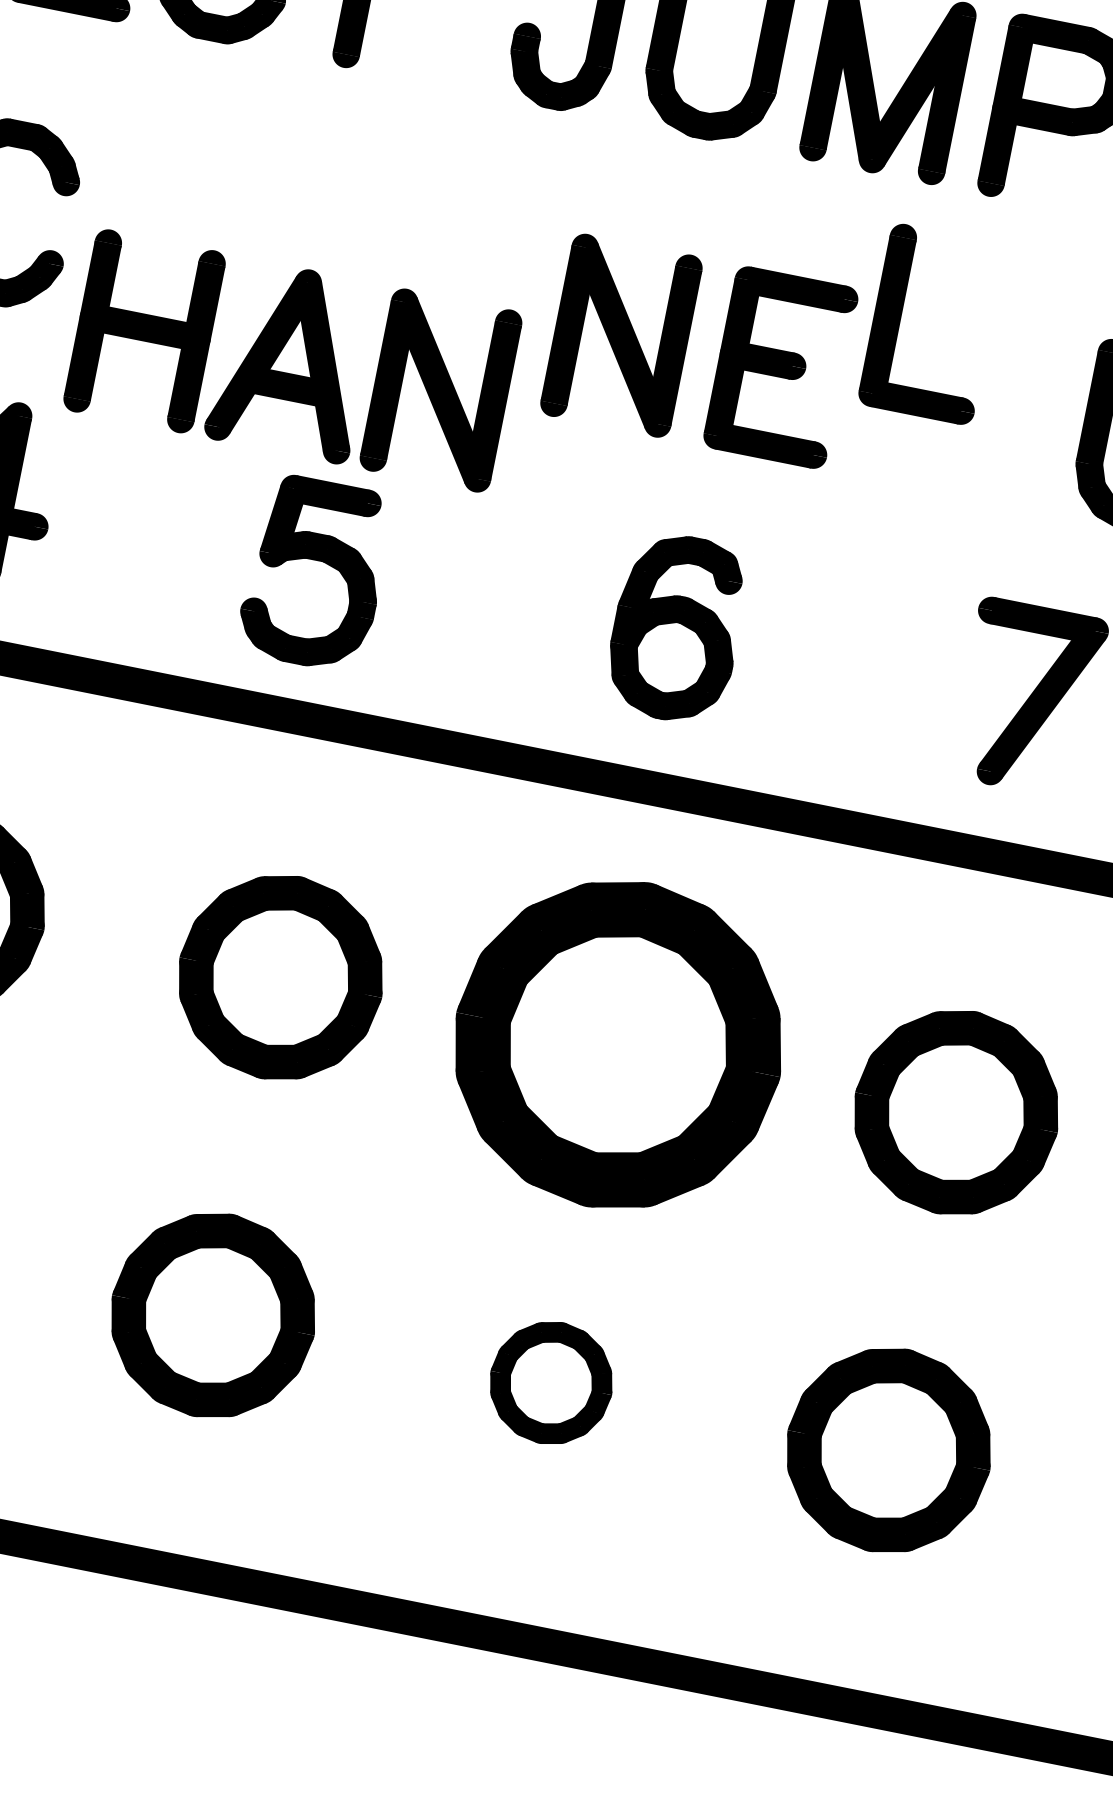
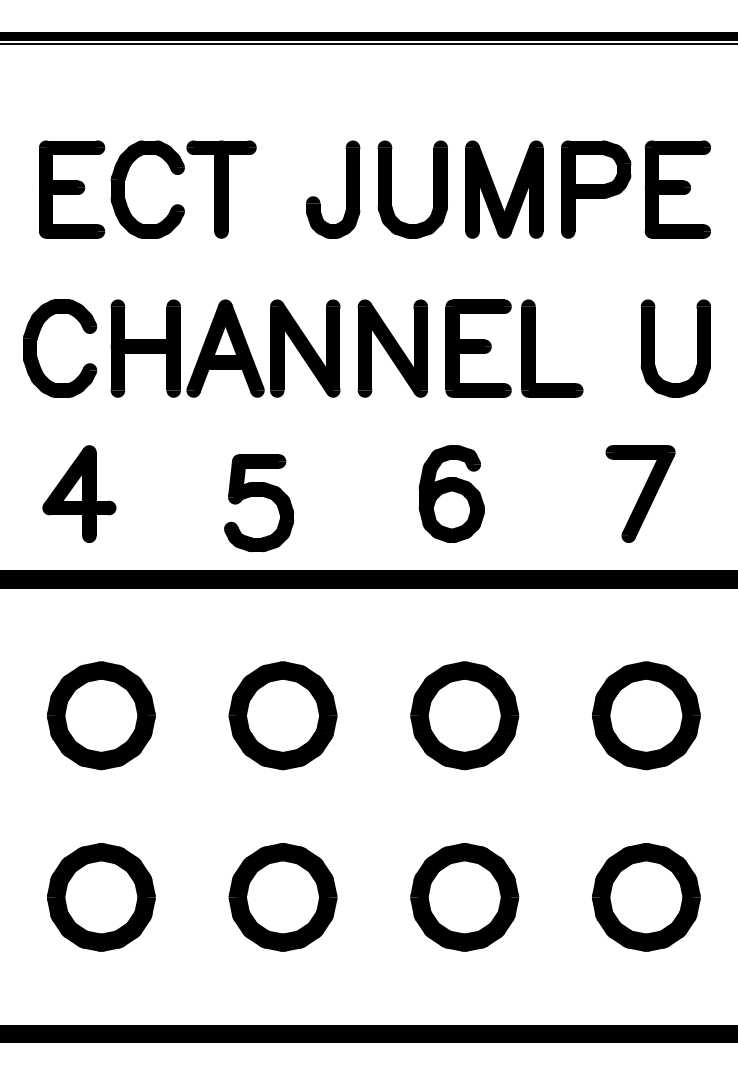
part: (900, 317) -> (535, 348), moved
part: (292, 360) -> (225, 348), moved
part: (618, 1044) -> (464, 715), size x0.62
part: (550, 1382) -> (464, 897), size x1.67

